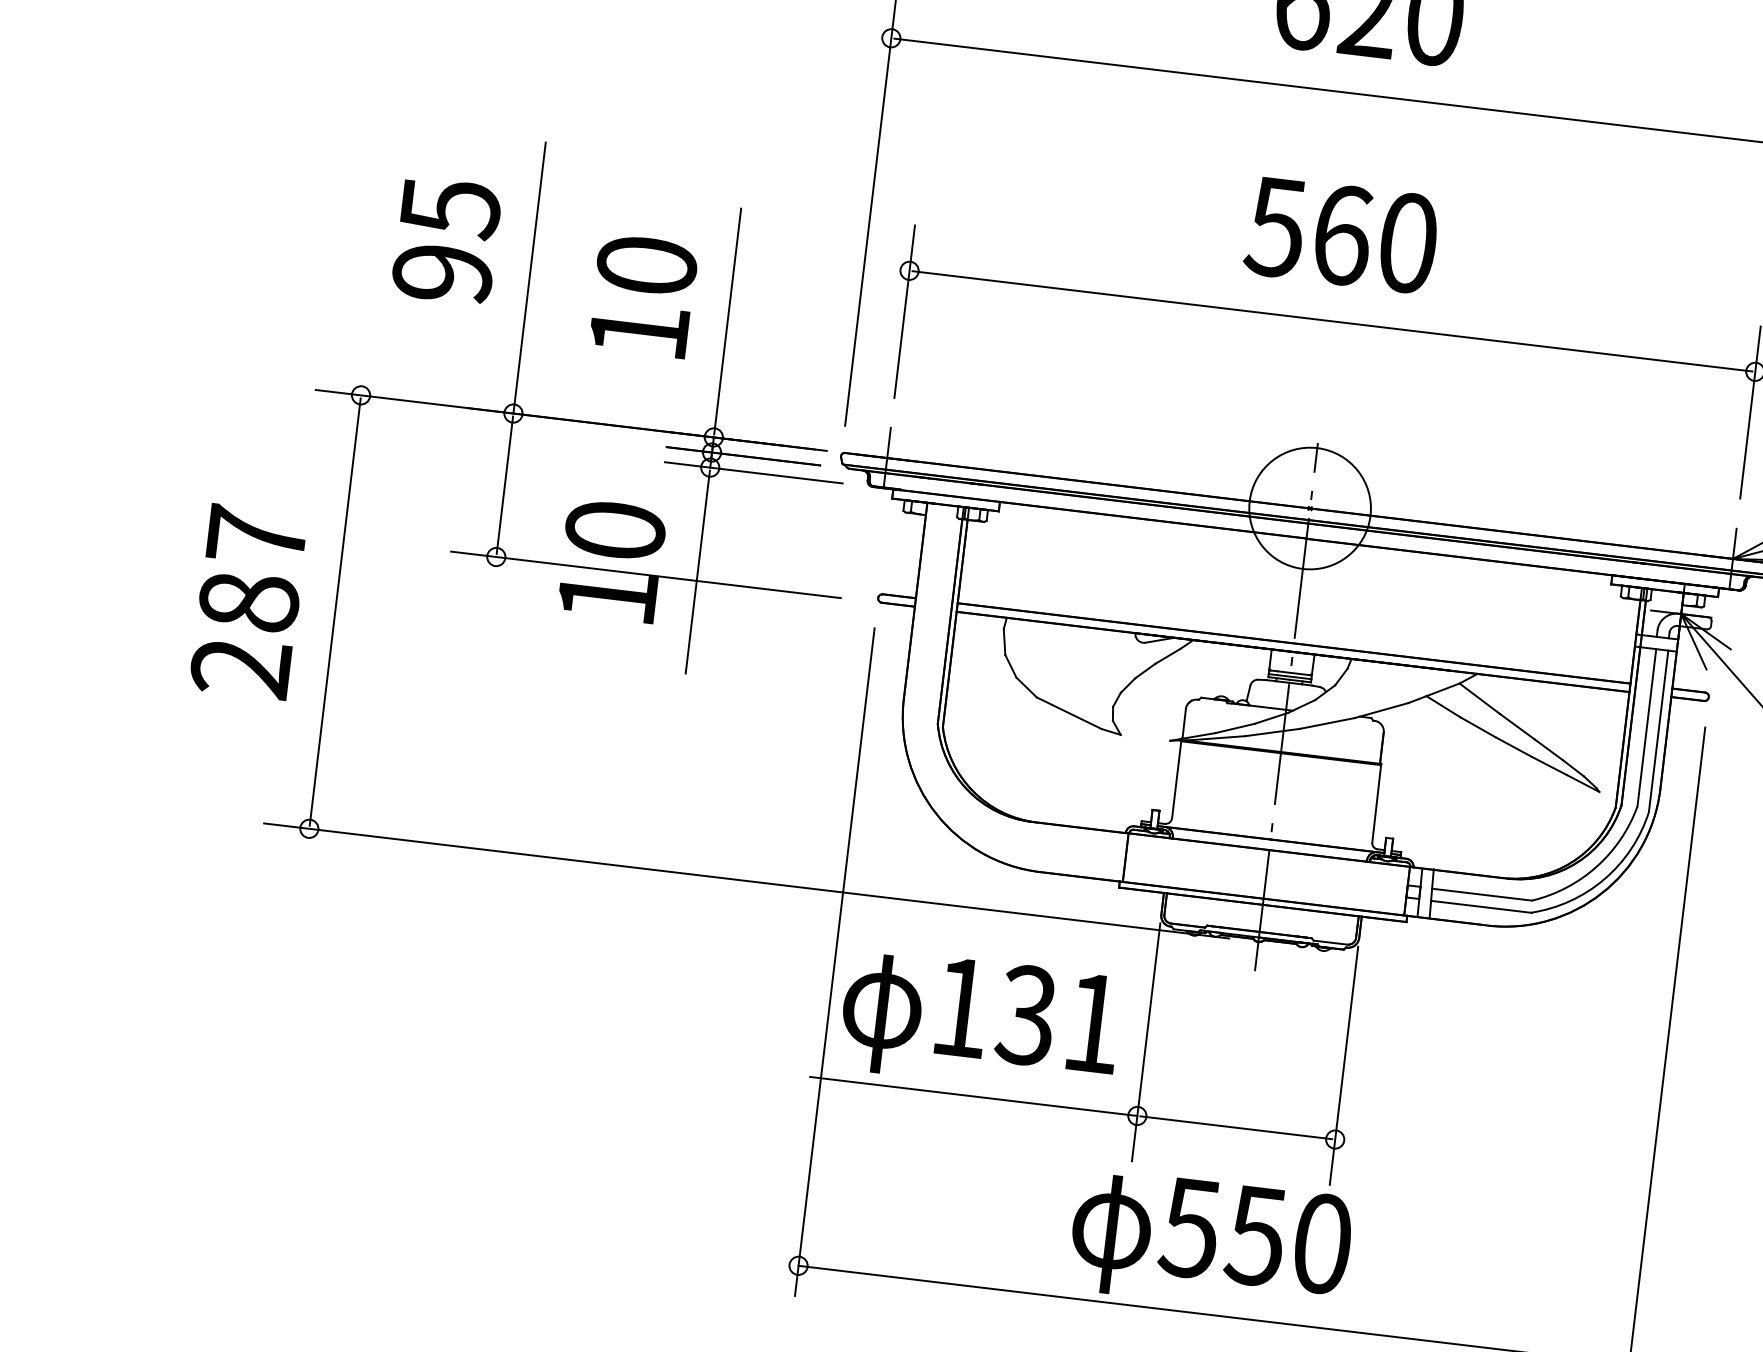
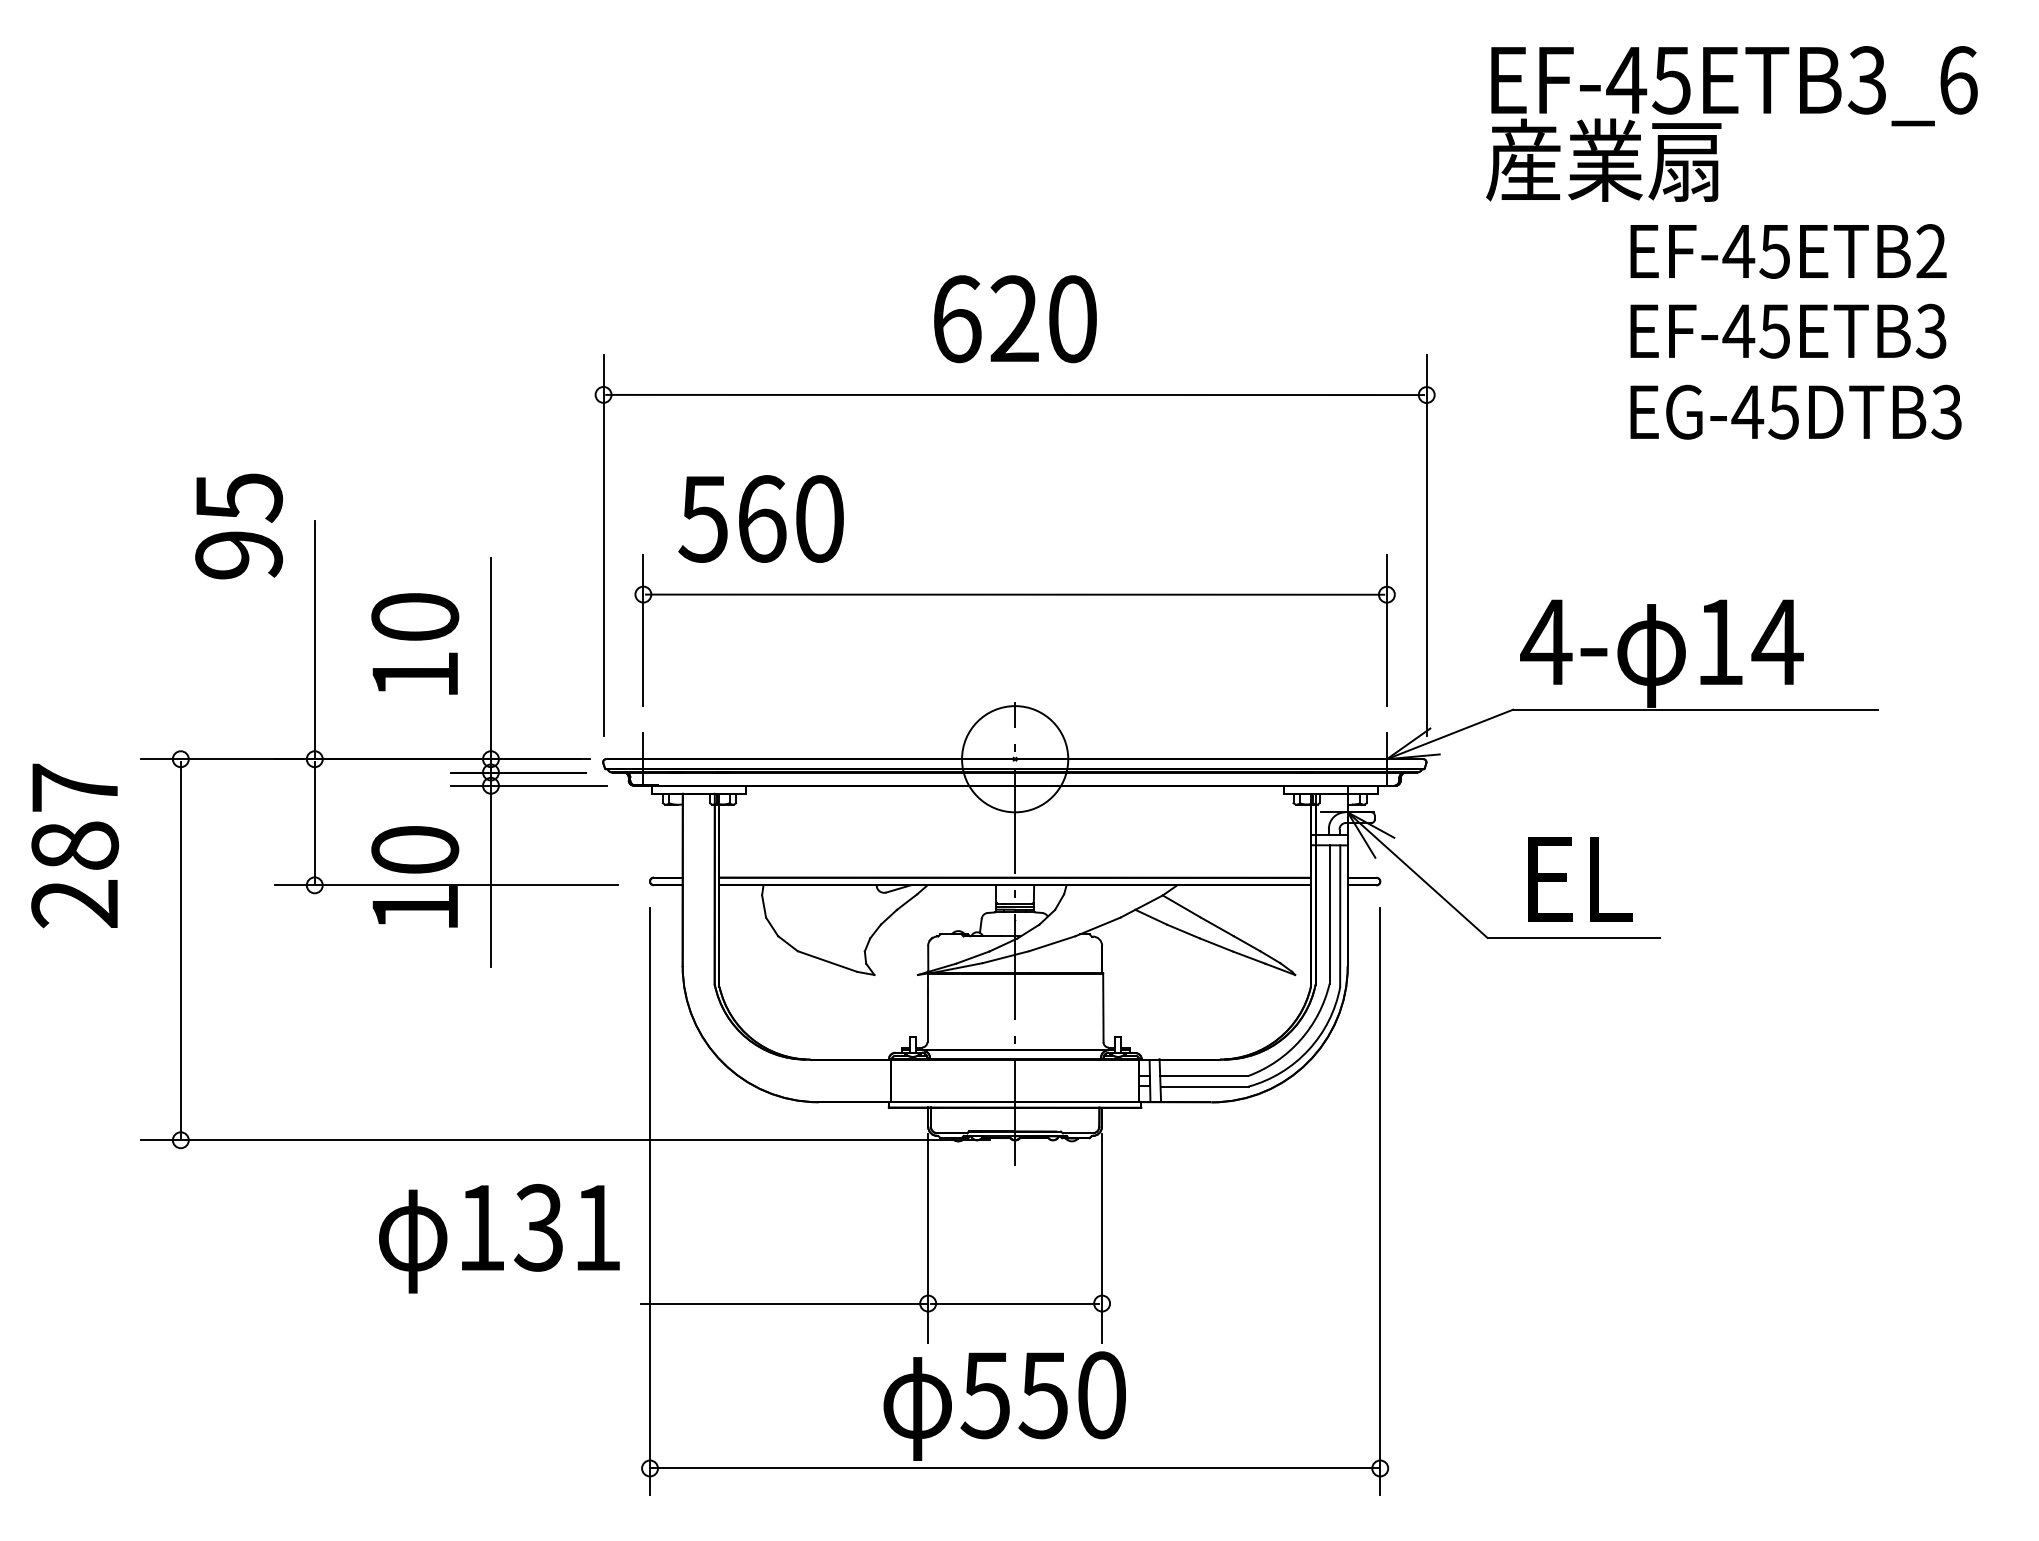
text: (1340, 234) -> (760, 518), moved
text: (446, 240) -> (238, 526), moved
text: (249, 601) -> (75, 845), moved
text: (980, 1022) -> (499, 1238), moved

